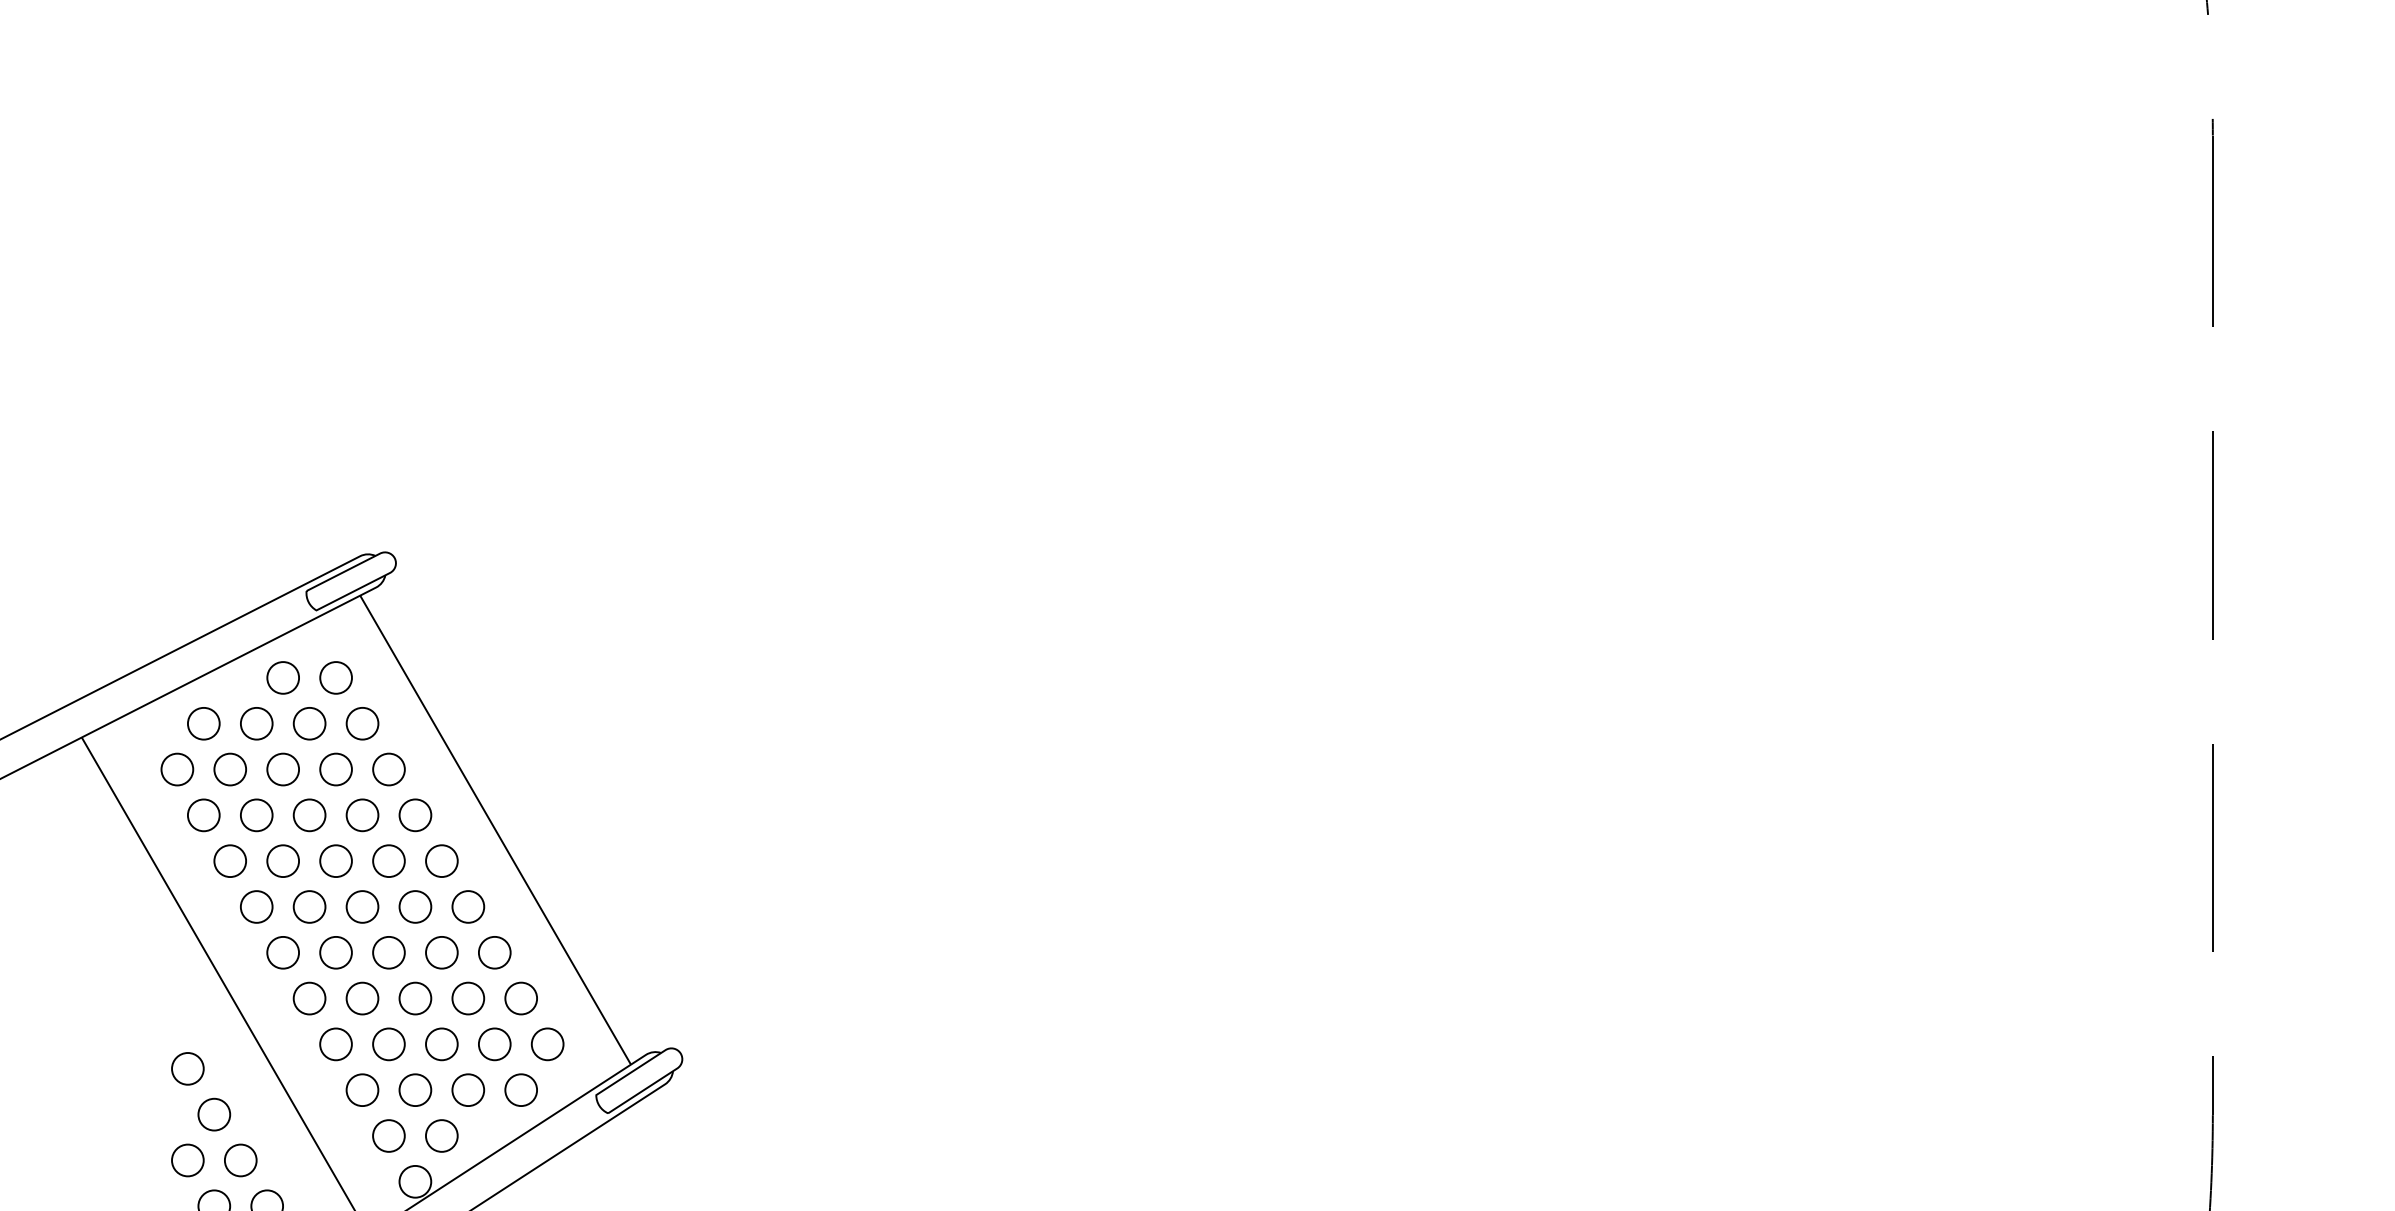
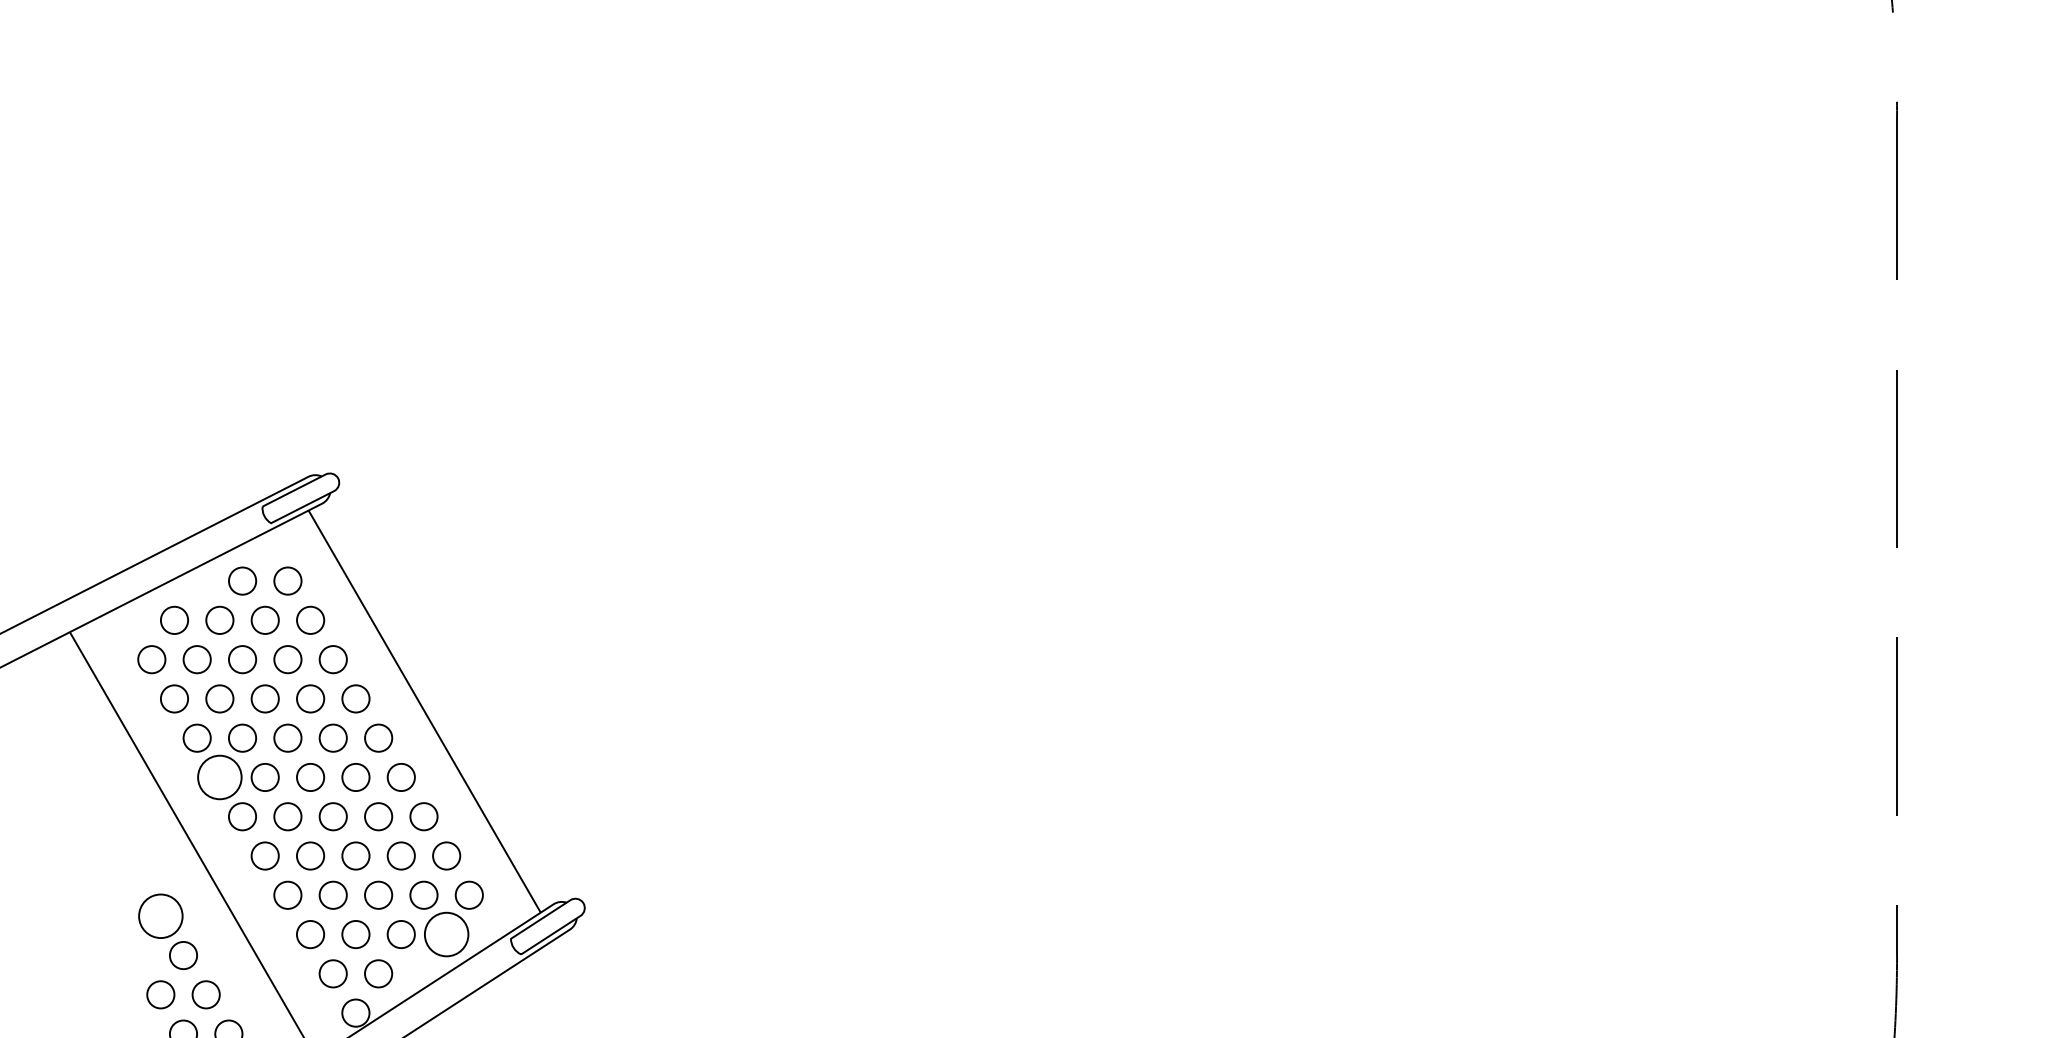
circle: (256, 906) -> (219, 777), size x1.6
circle: (187, 1068) -> (160, 915), size x1.6
circle: (521, 1090) -> (446, 934), size x1.6

